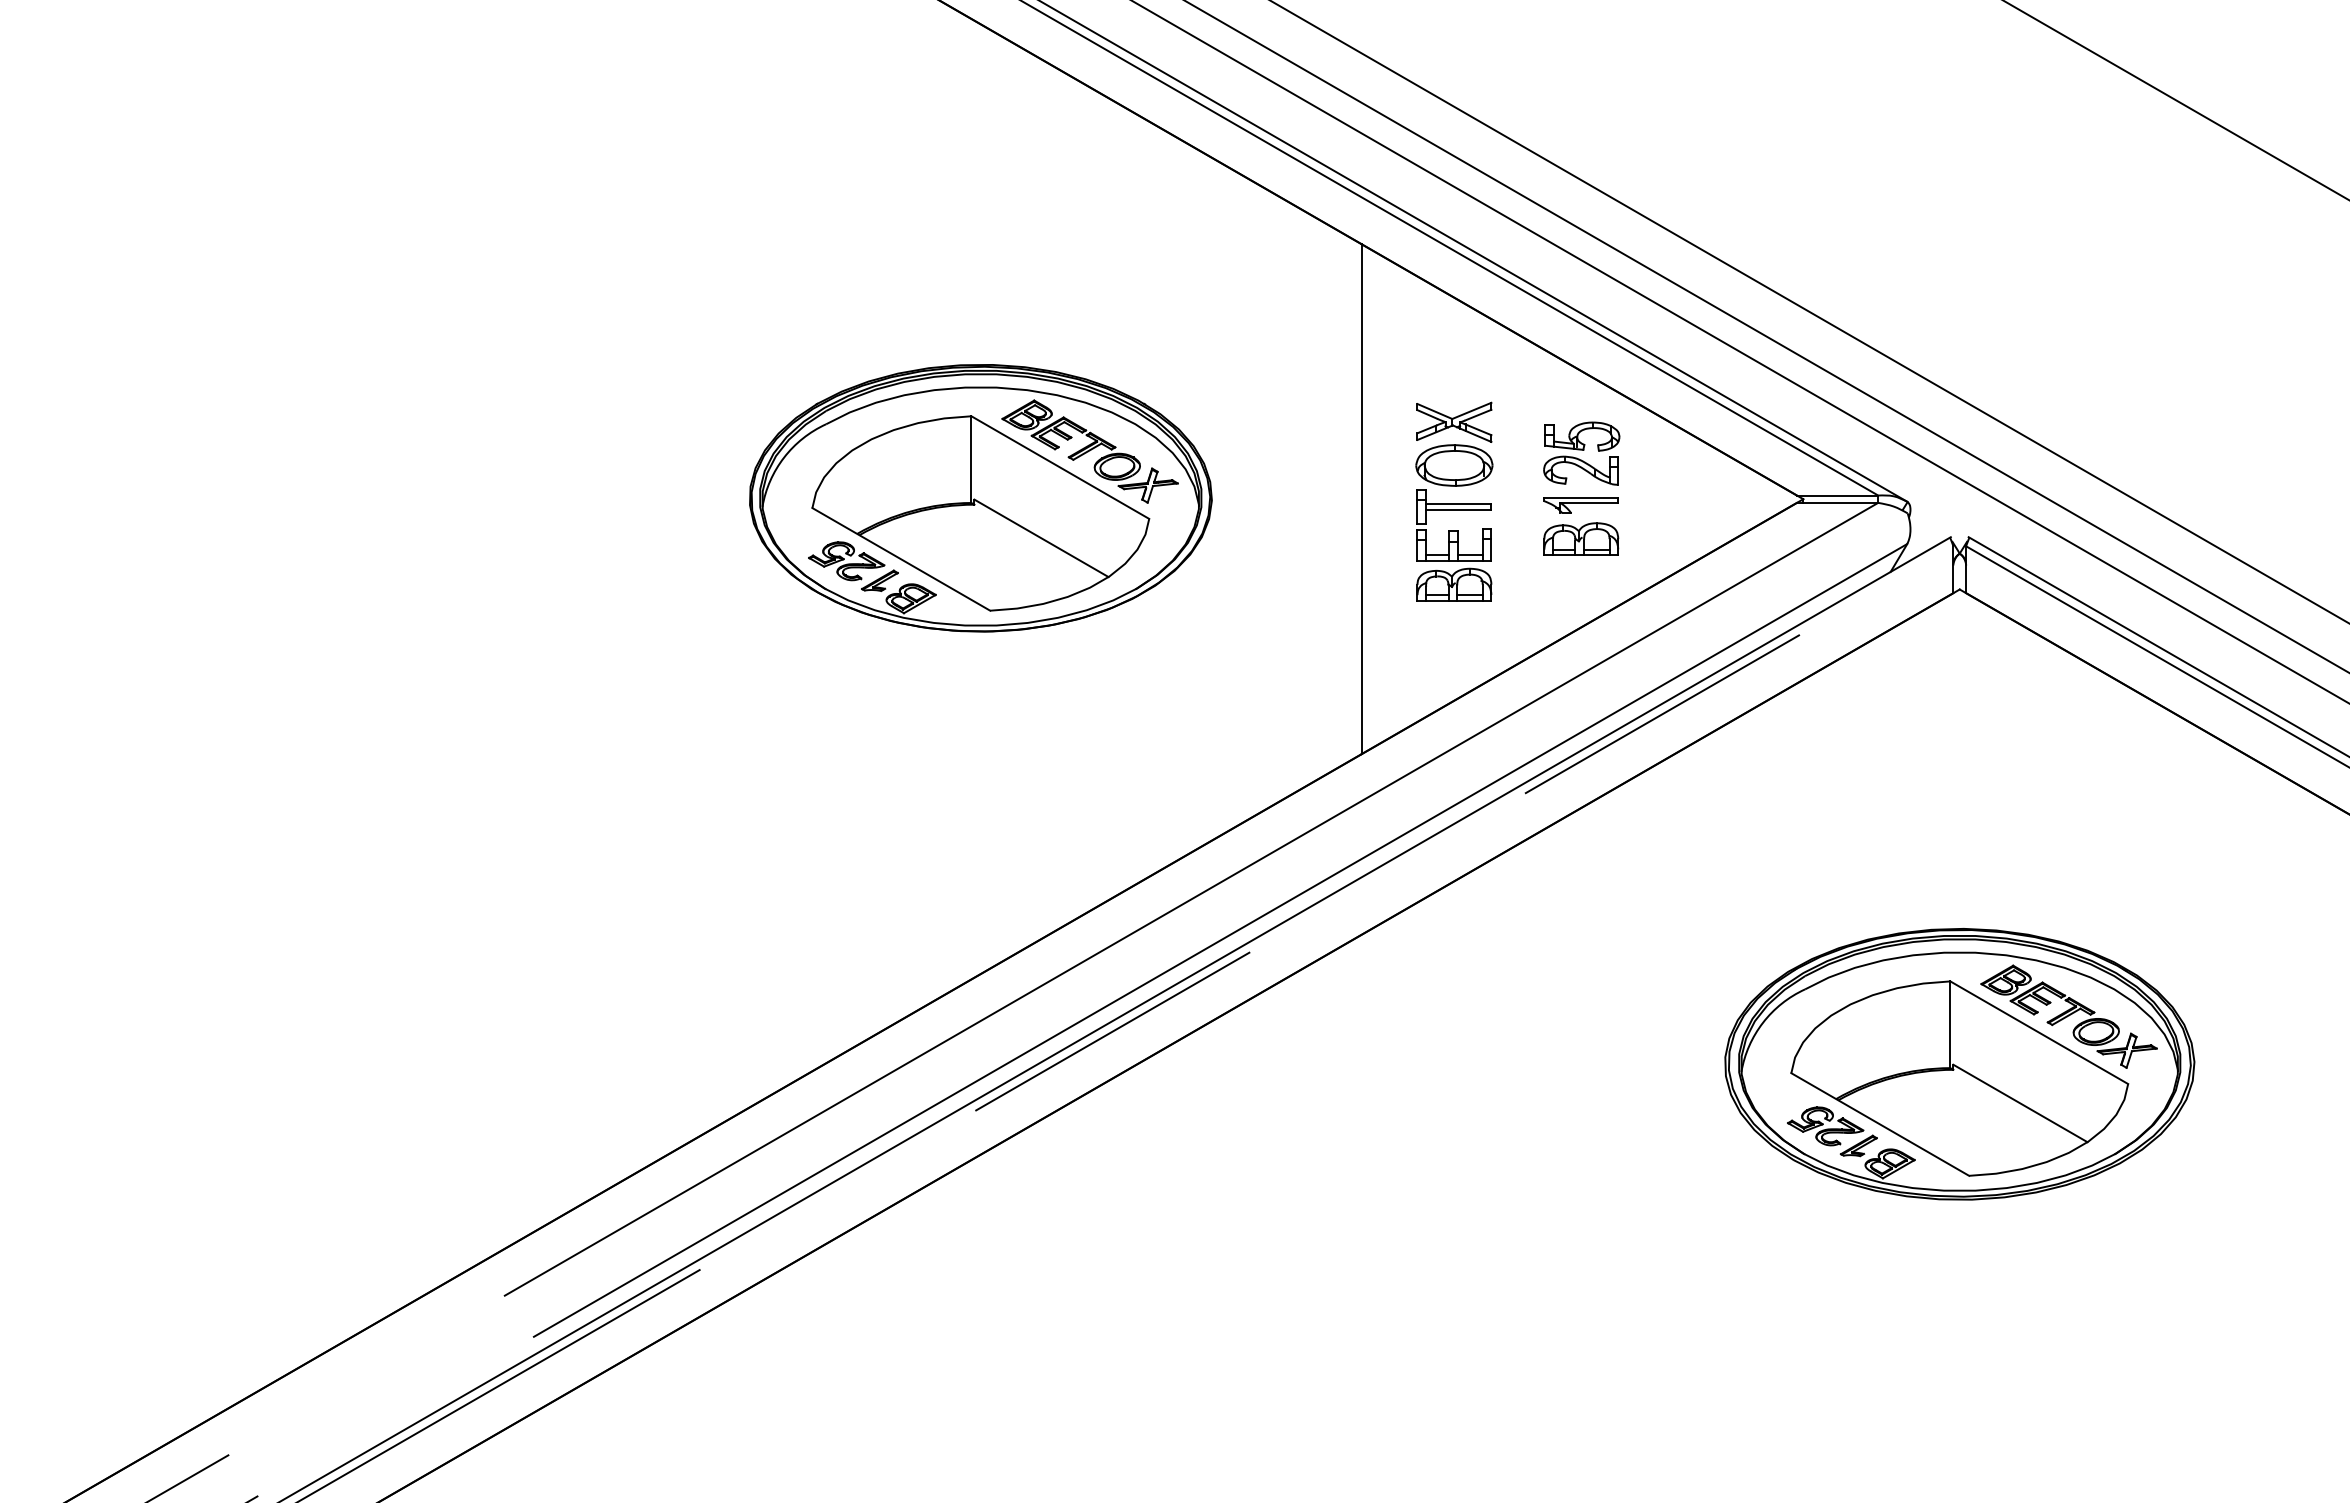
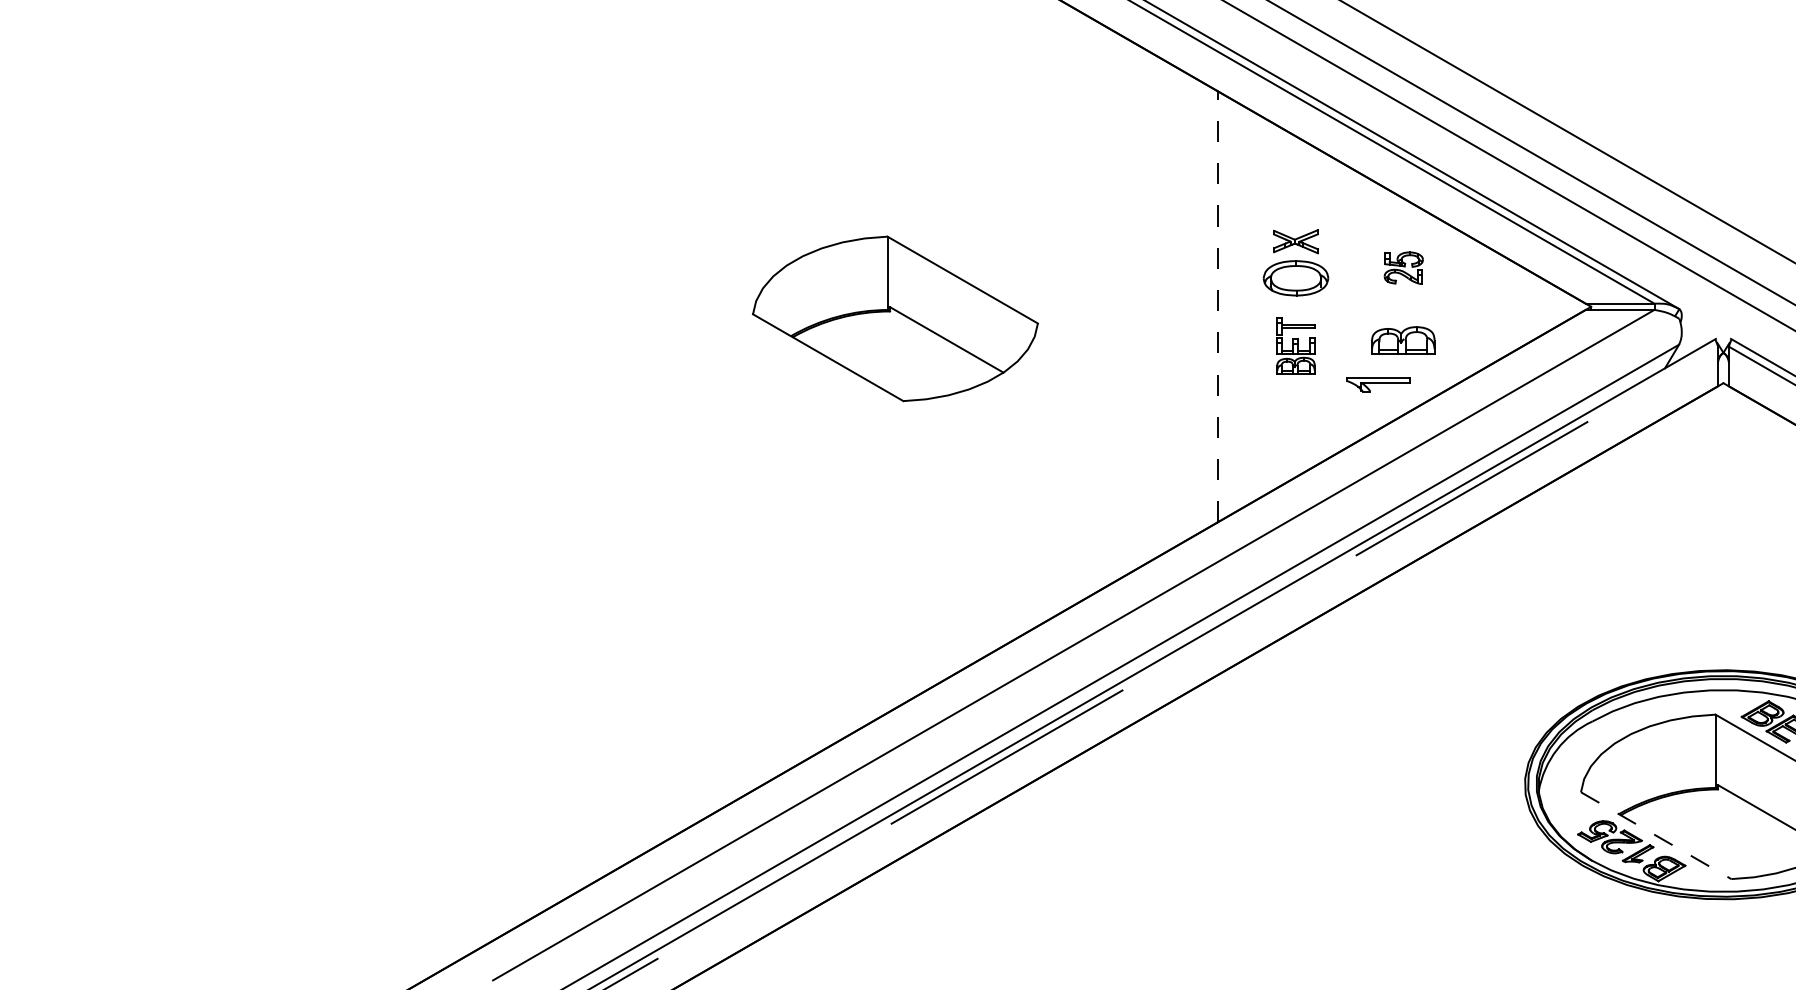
part: (1454, 421) -> (1296, 241), size x0.7
part: (1581, 453) -> (1403, 268), size x0.6
part: (980, 498) -> (895, 306), removed
line: (1361, 498) -> (1217, 306), solid -> dashed
part: (1580, 505) -> (1378, 384), moved
part: (1454, 545) -> (1296, 345), size x0.6
line: (1880, 1124) -> (1656, 835), solid -> dashed

